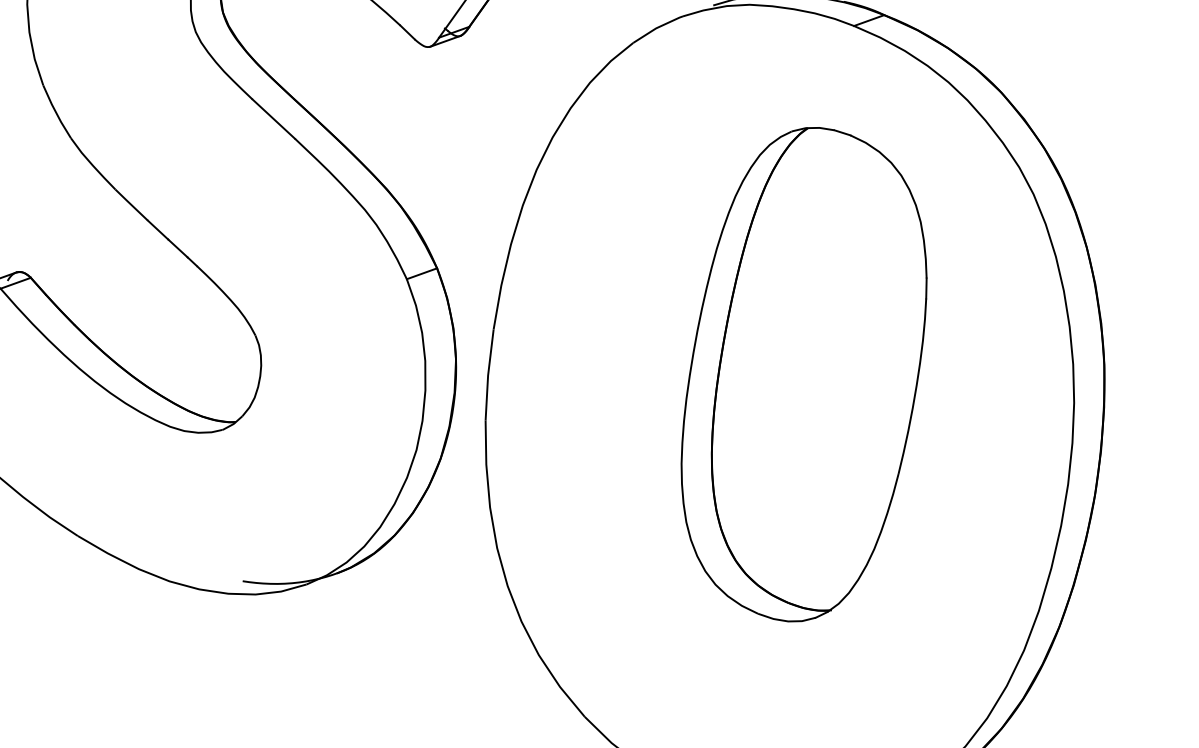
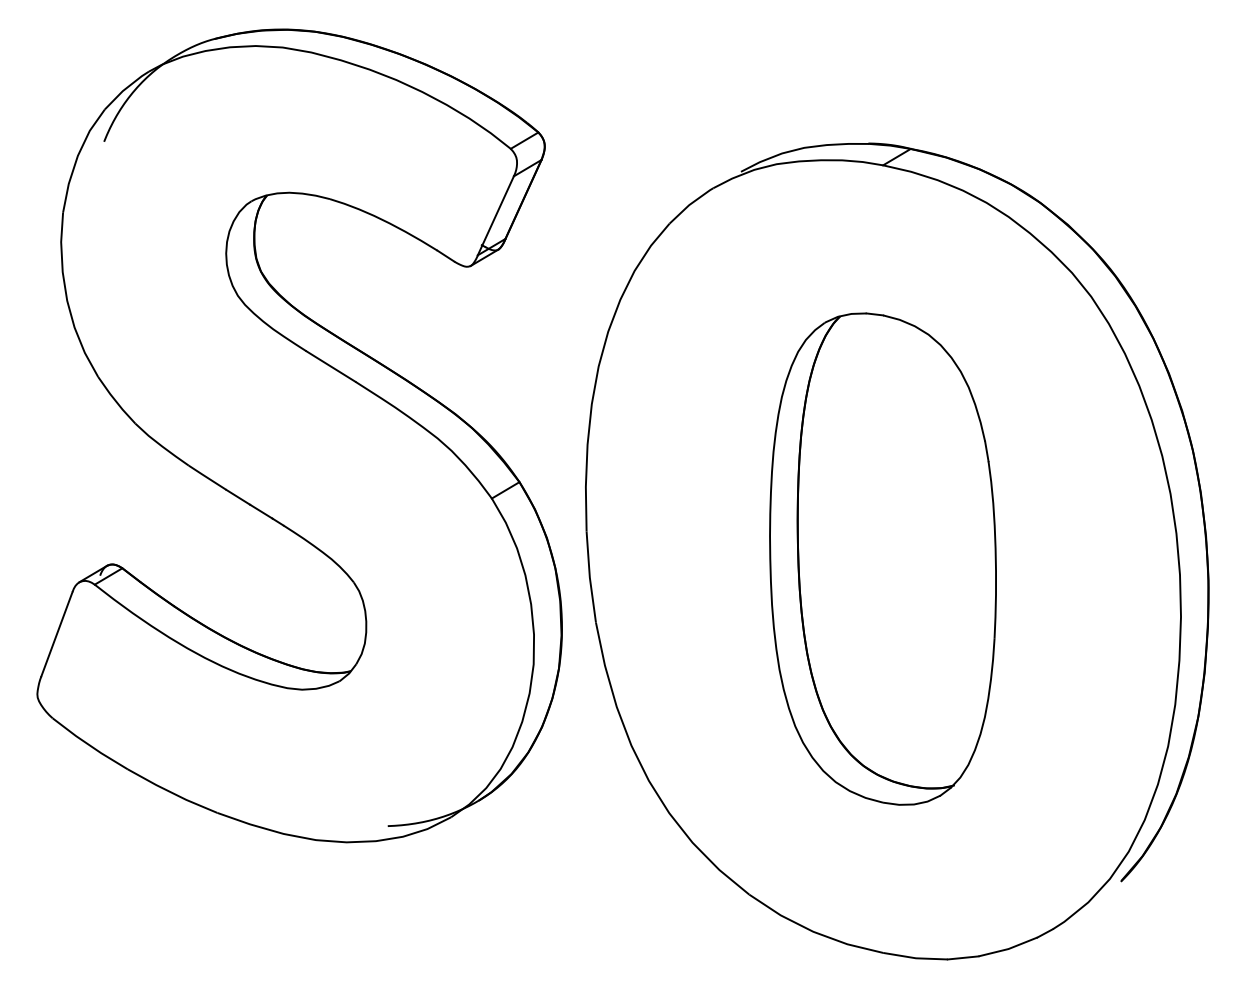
part: (803, 373) -> (882, 558), moved

